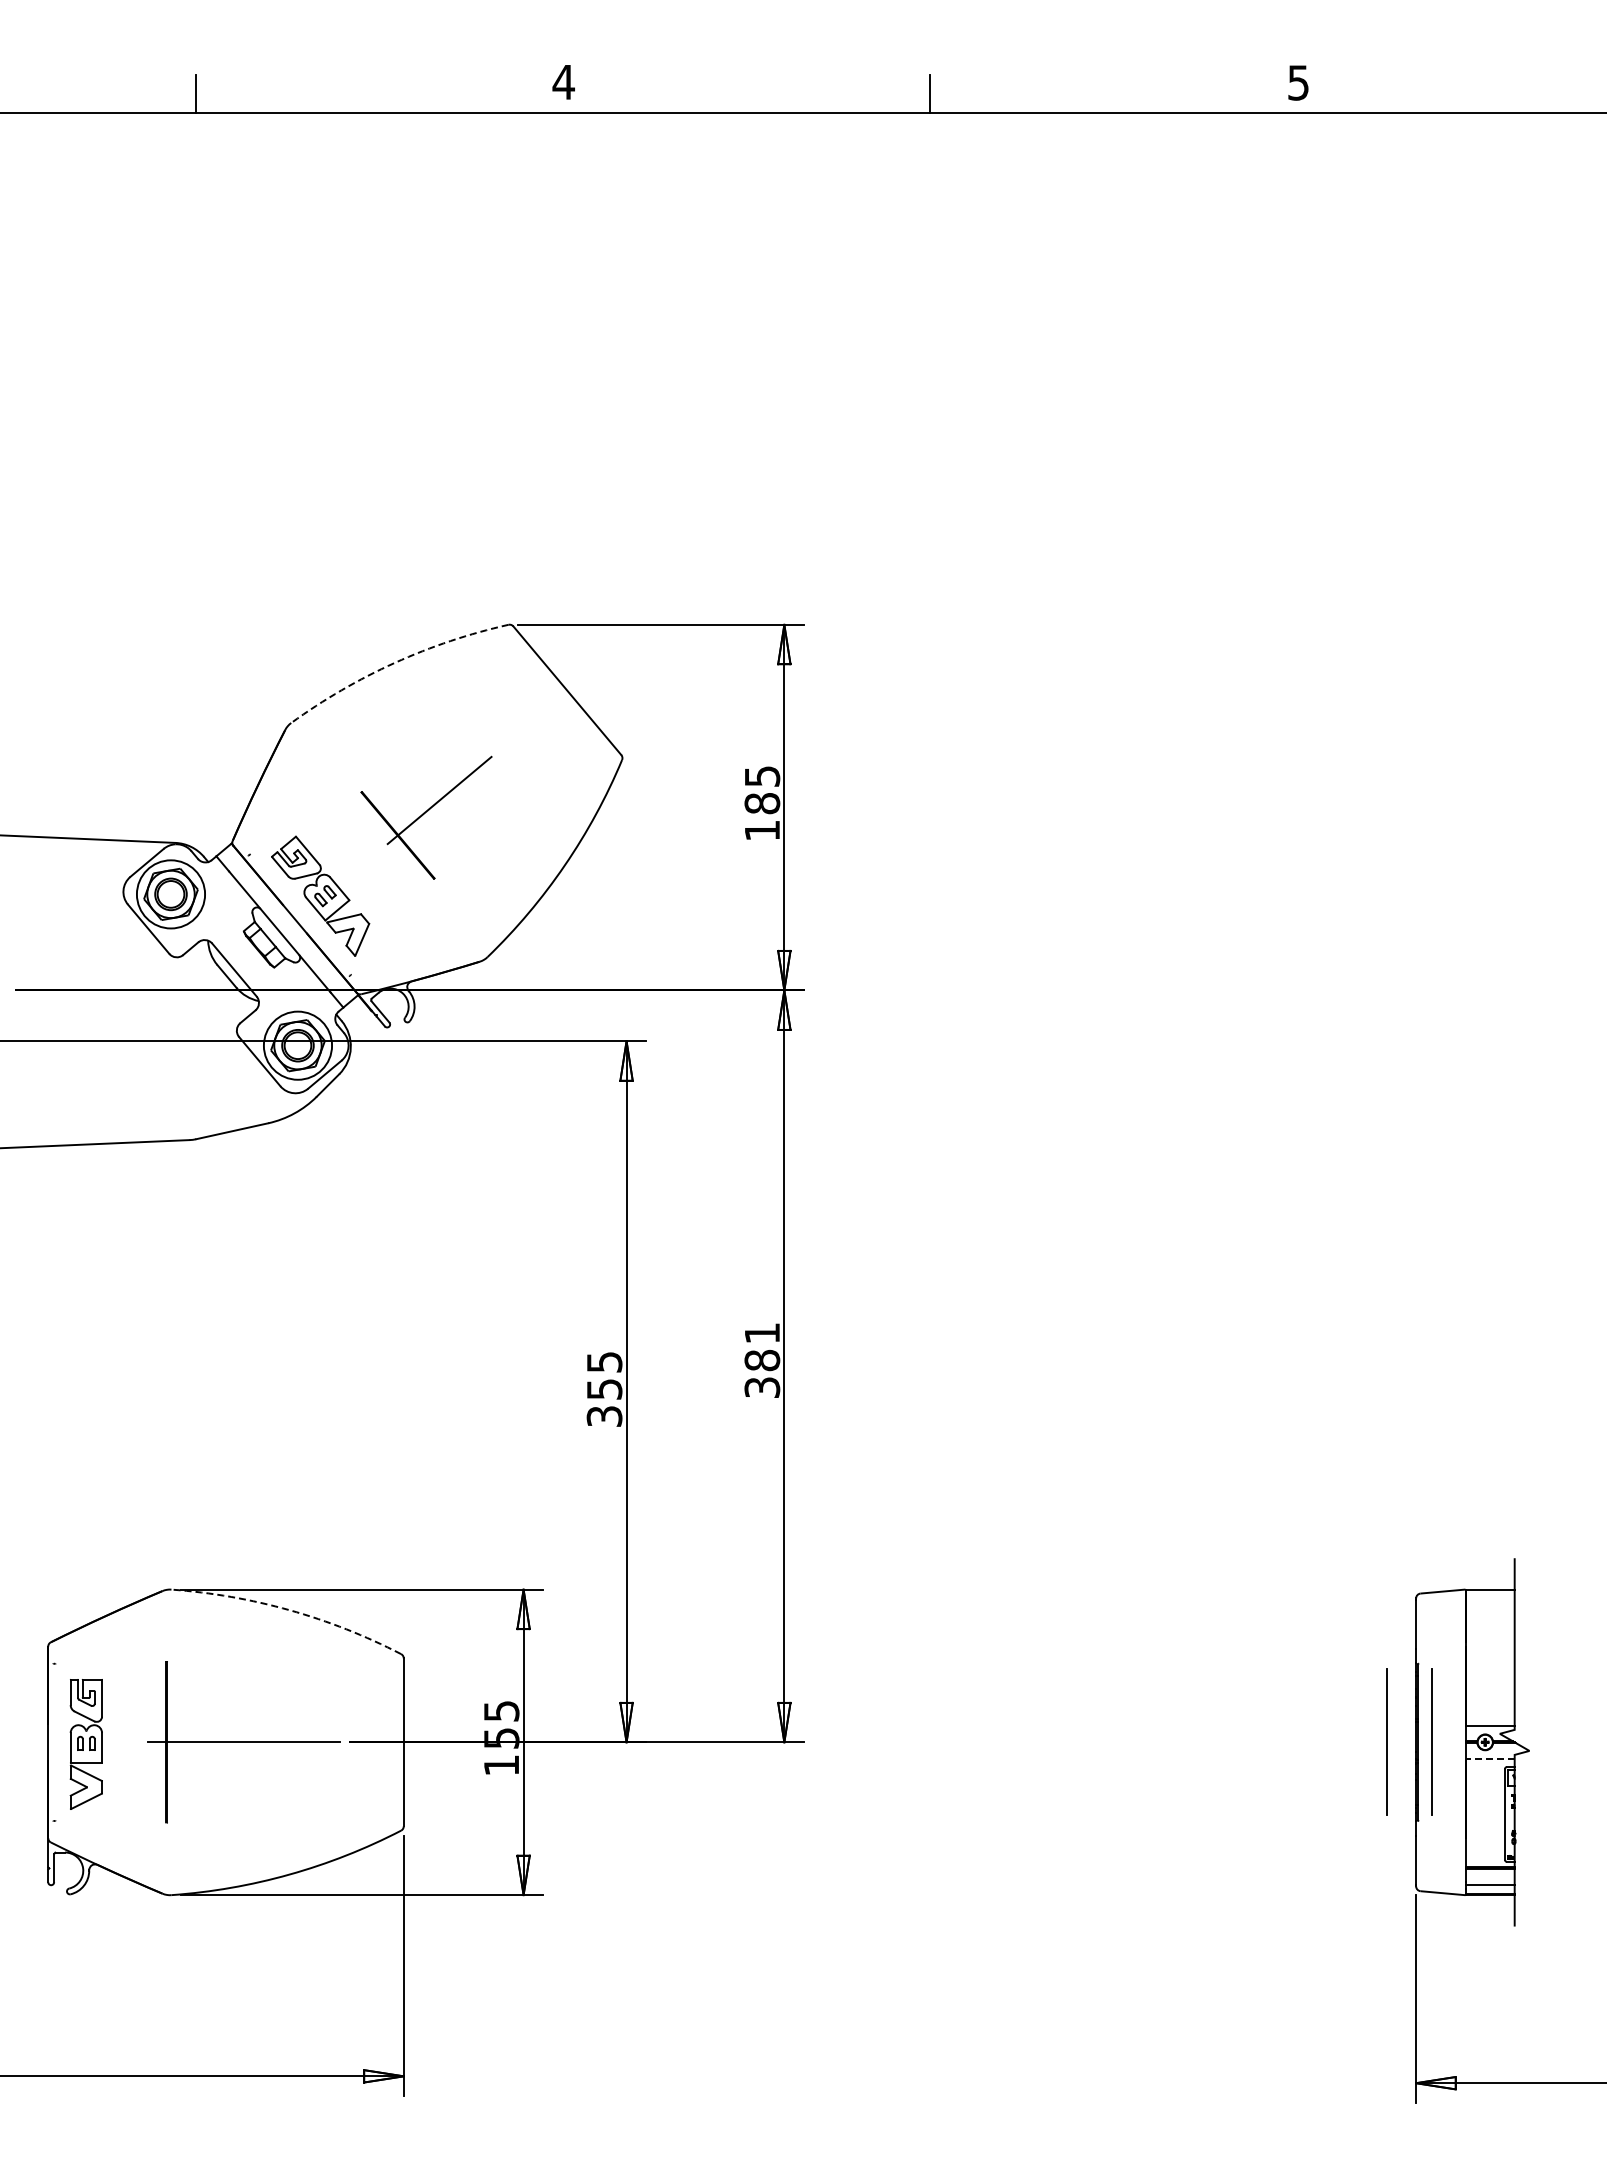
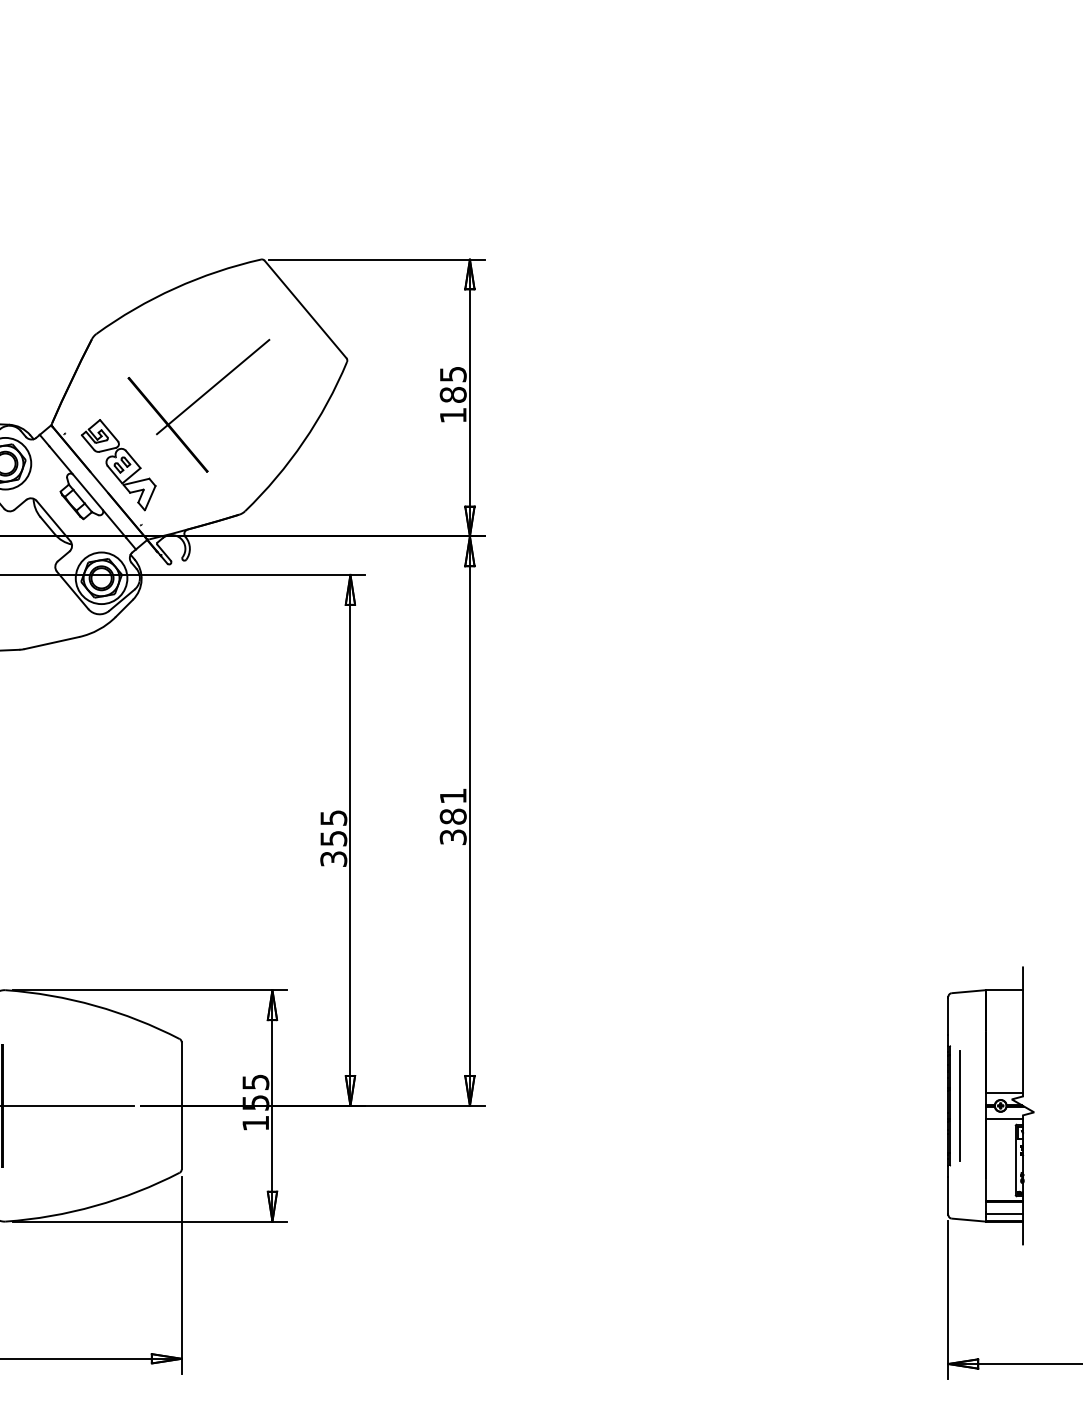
arc: (394, 662) -> (174, 288), dashed -> solid
part: (426, 817) -> (198, 405), size x1.43
arc: (289, 1610) -> (95, 1006), dashed -> solid
line: (1386, 1741) -> (925, 1105), removed
line: (1490, 1759) -> (1004, 1118), dashed -> solid

